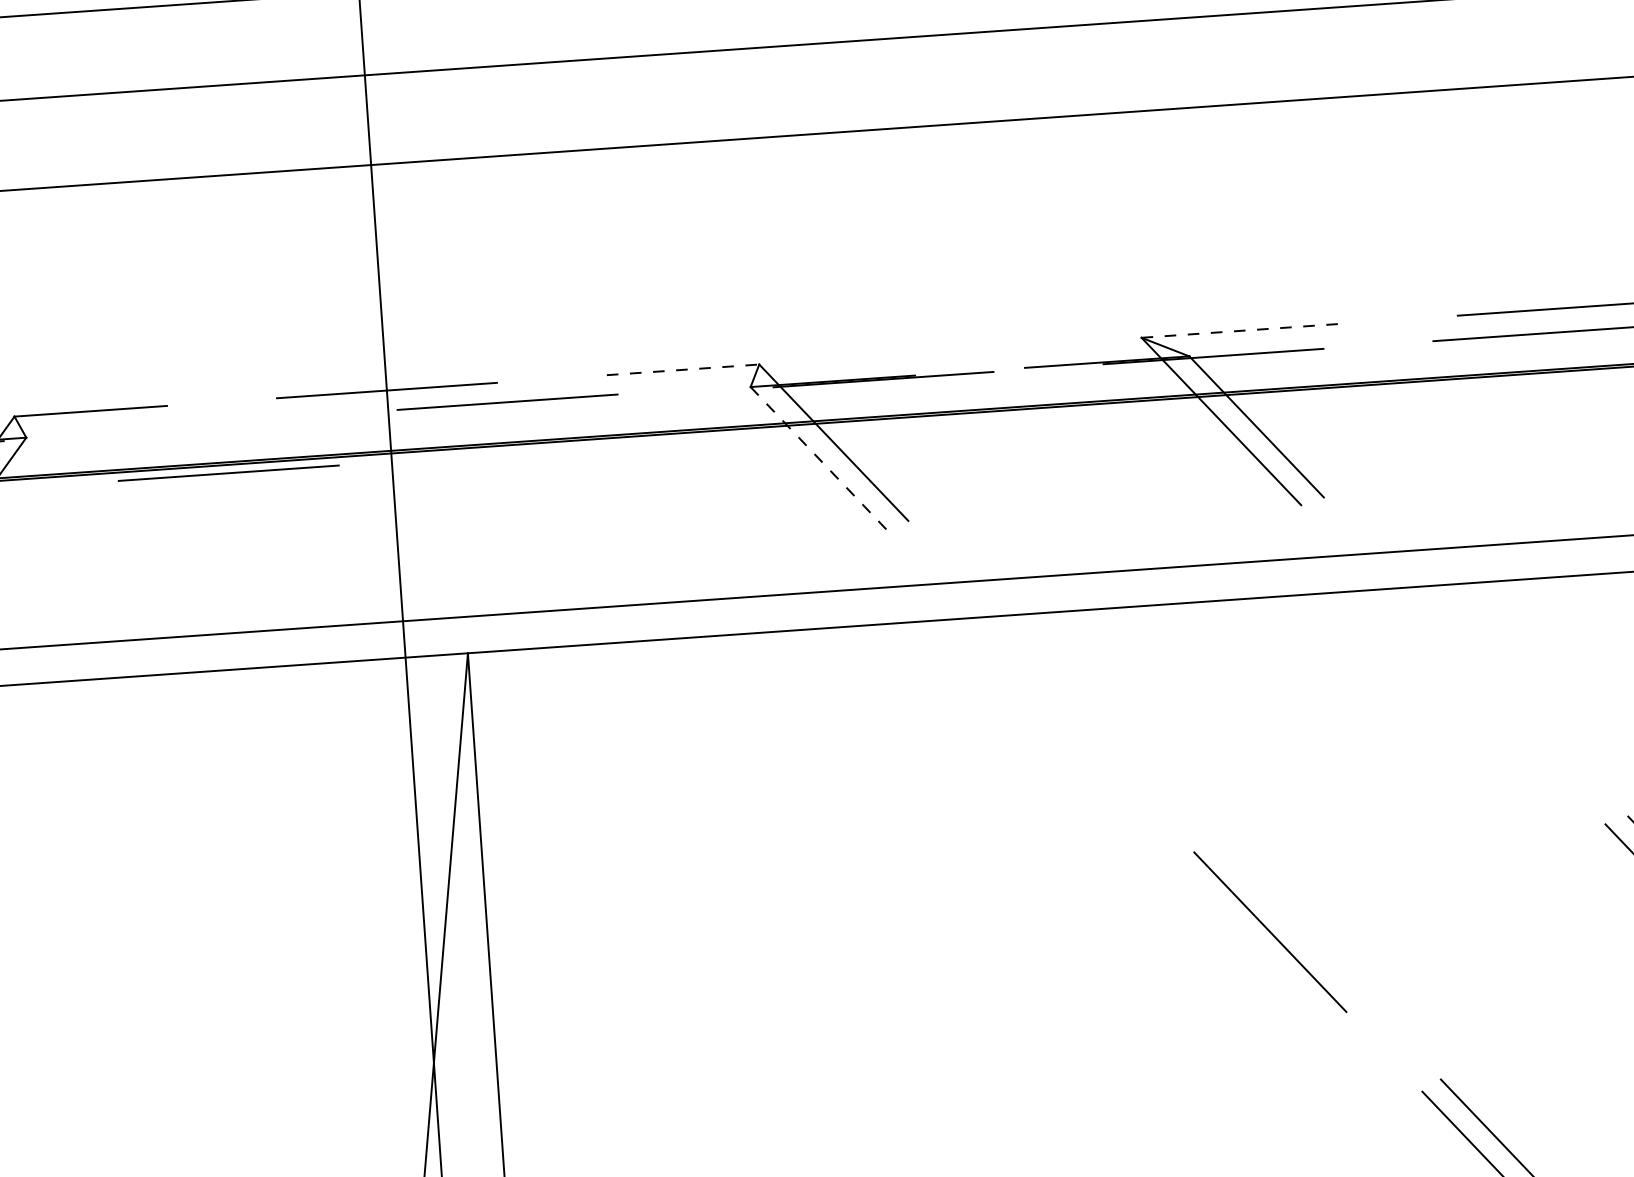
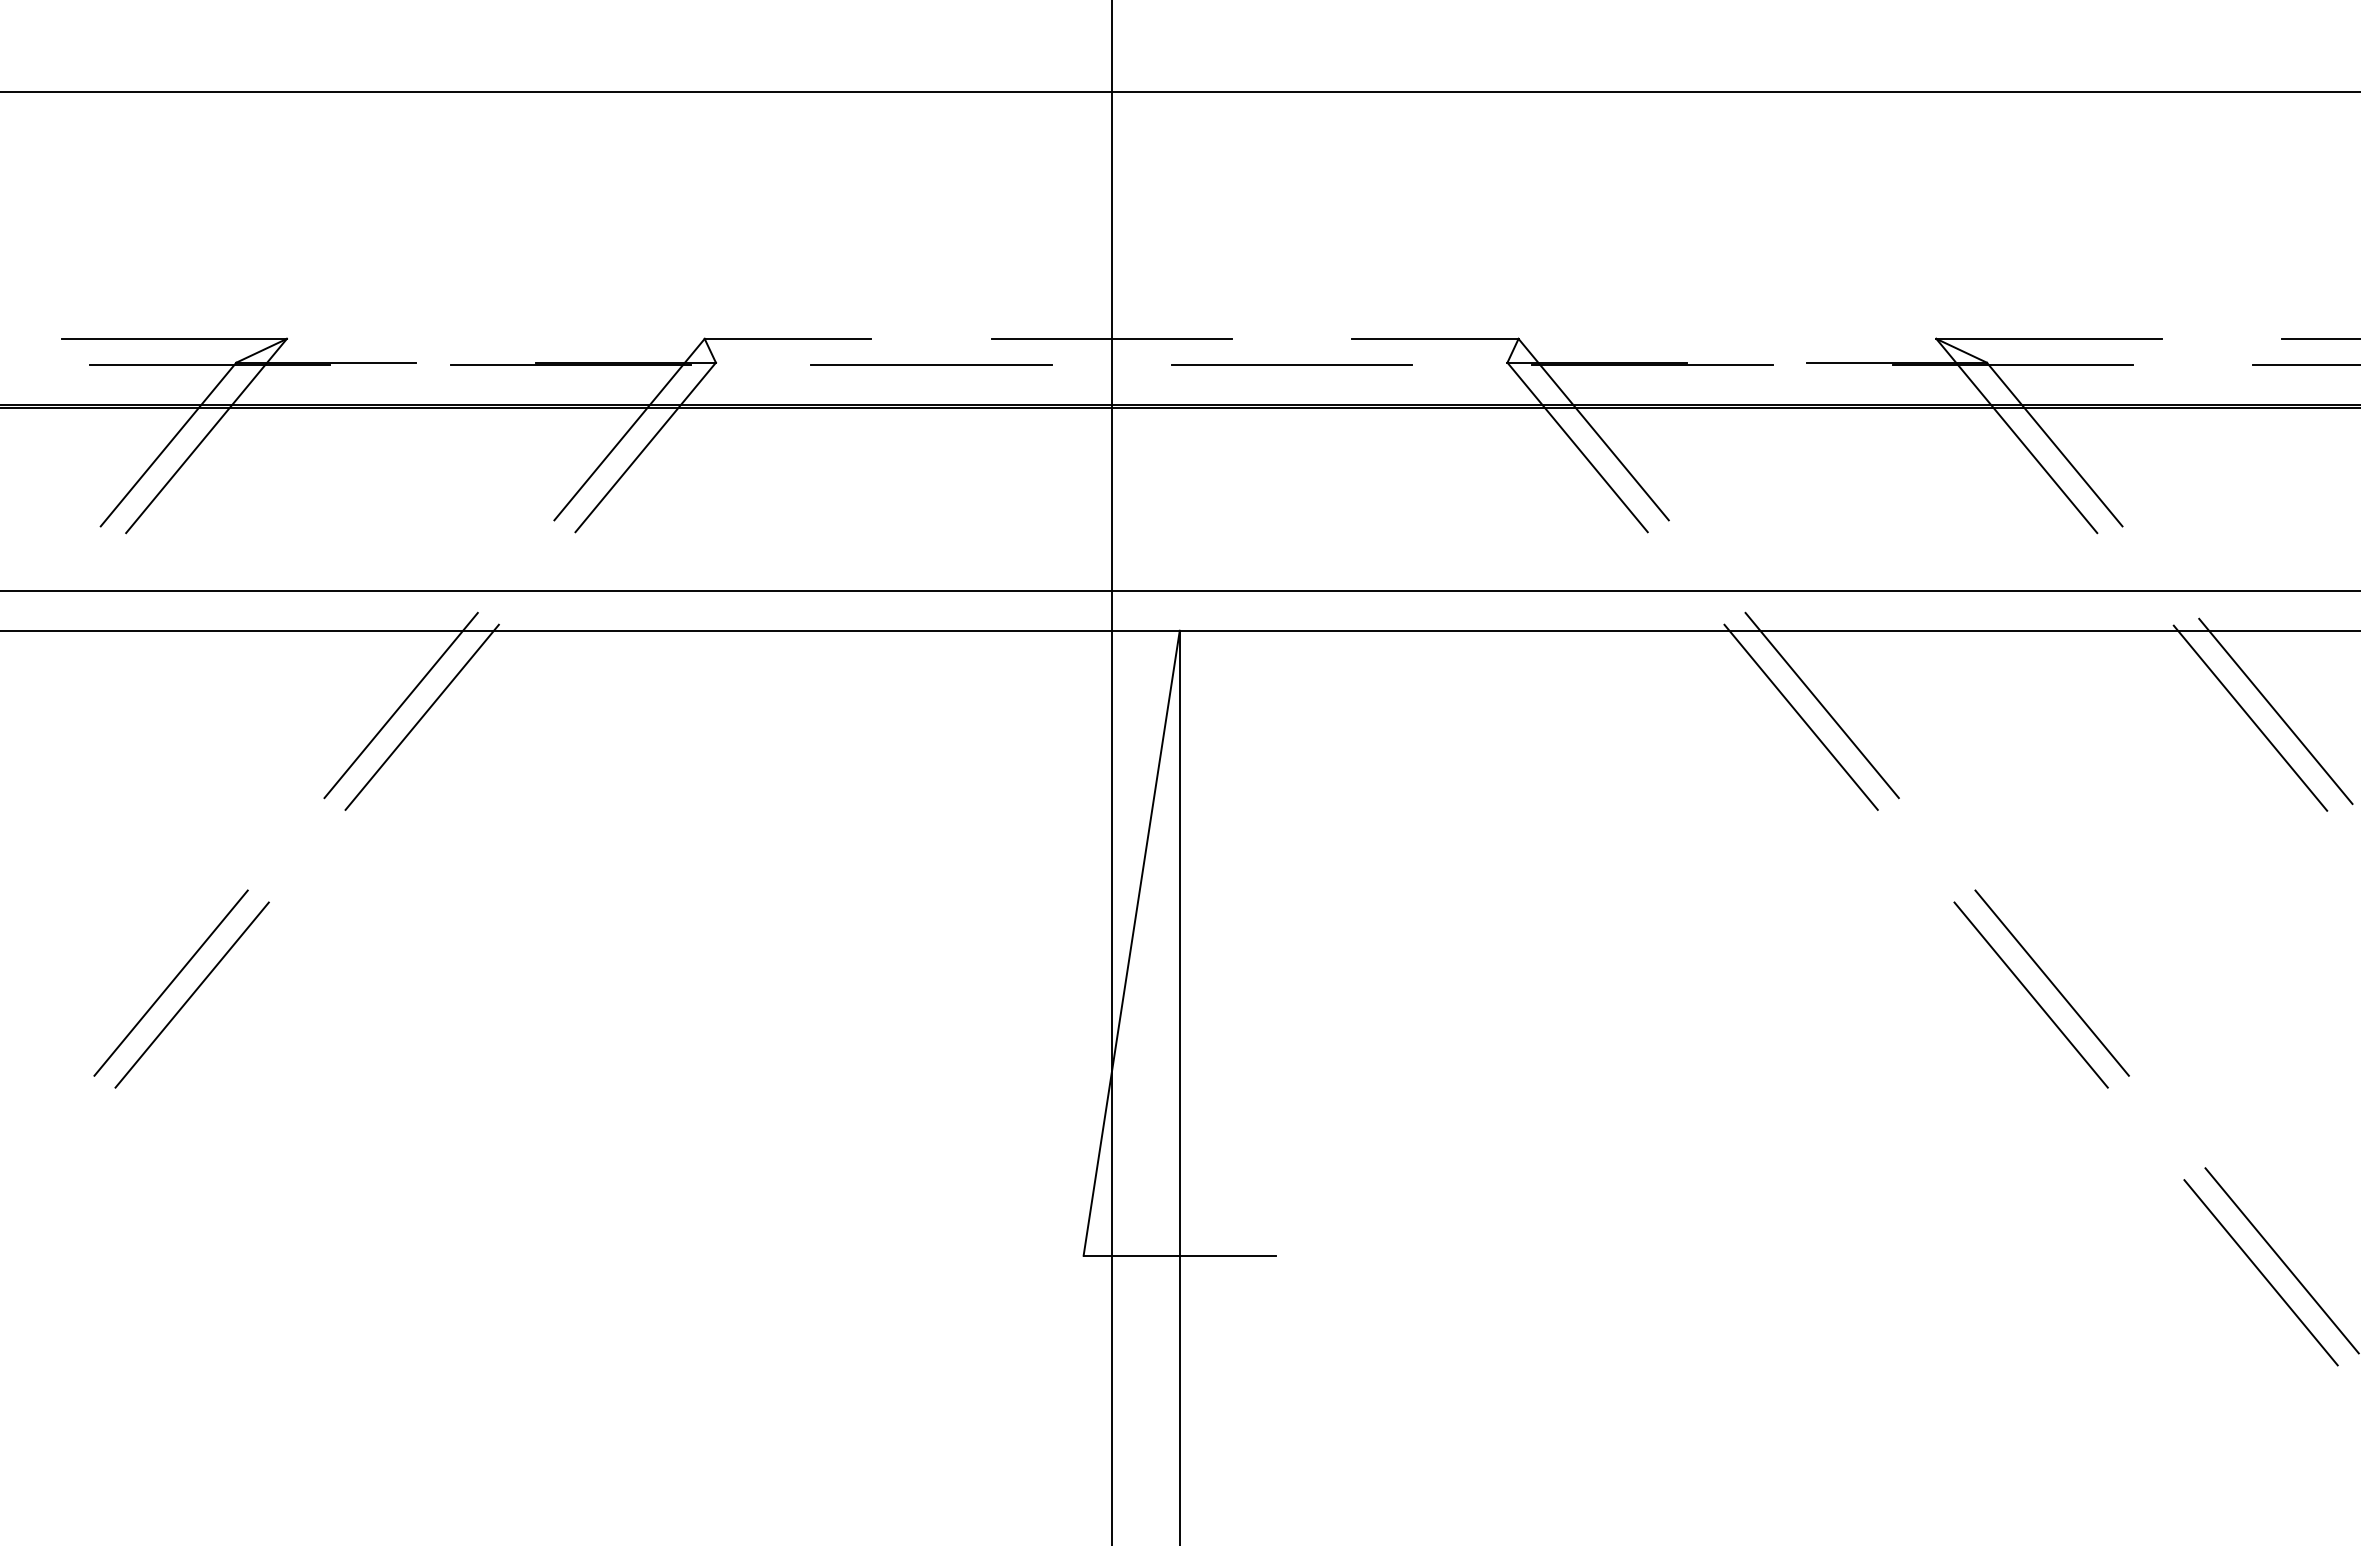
line: (1245, 330) -> (2049, 338), dashed -> solid
line: (683, 369) -> (1435, 338), dashed -> solid
line: (507, 402) -> (1291, 364), moved
line: (820, 460) -> (1577, 447), dashed -> solid
line: (228, 473) -> (931, 364), moved
line: (1475, 656) -> (2275, 710), added
line: (1453, 664) -> (2250, 717), added
line: (1059, 680) -> (1821, 705), added
line: (1041, 692) -> (1800, 716), added
line: (1288, 919) -> (2051, 982), added

